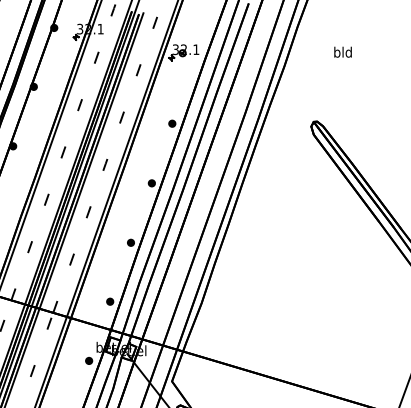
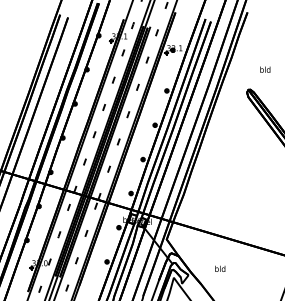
text: (343, 51) -> (265, 69), moved

